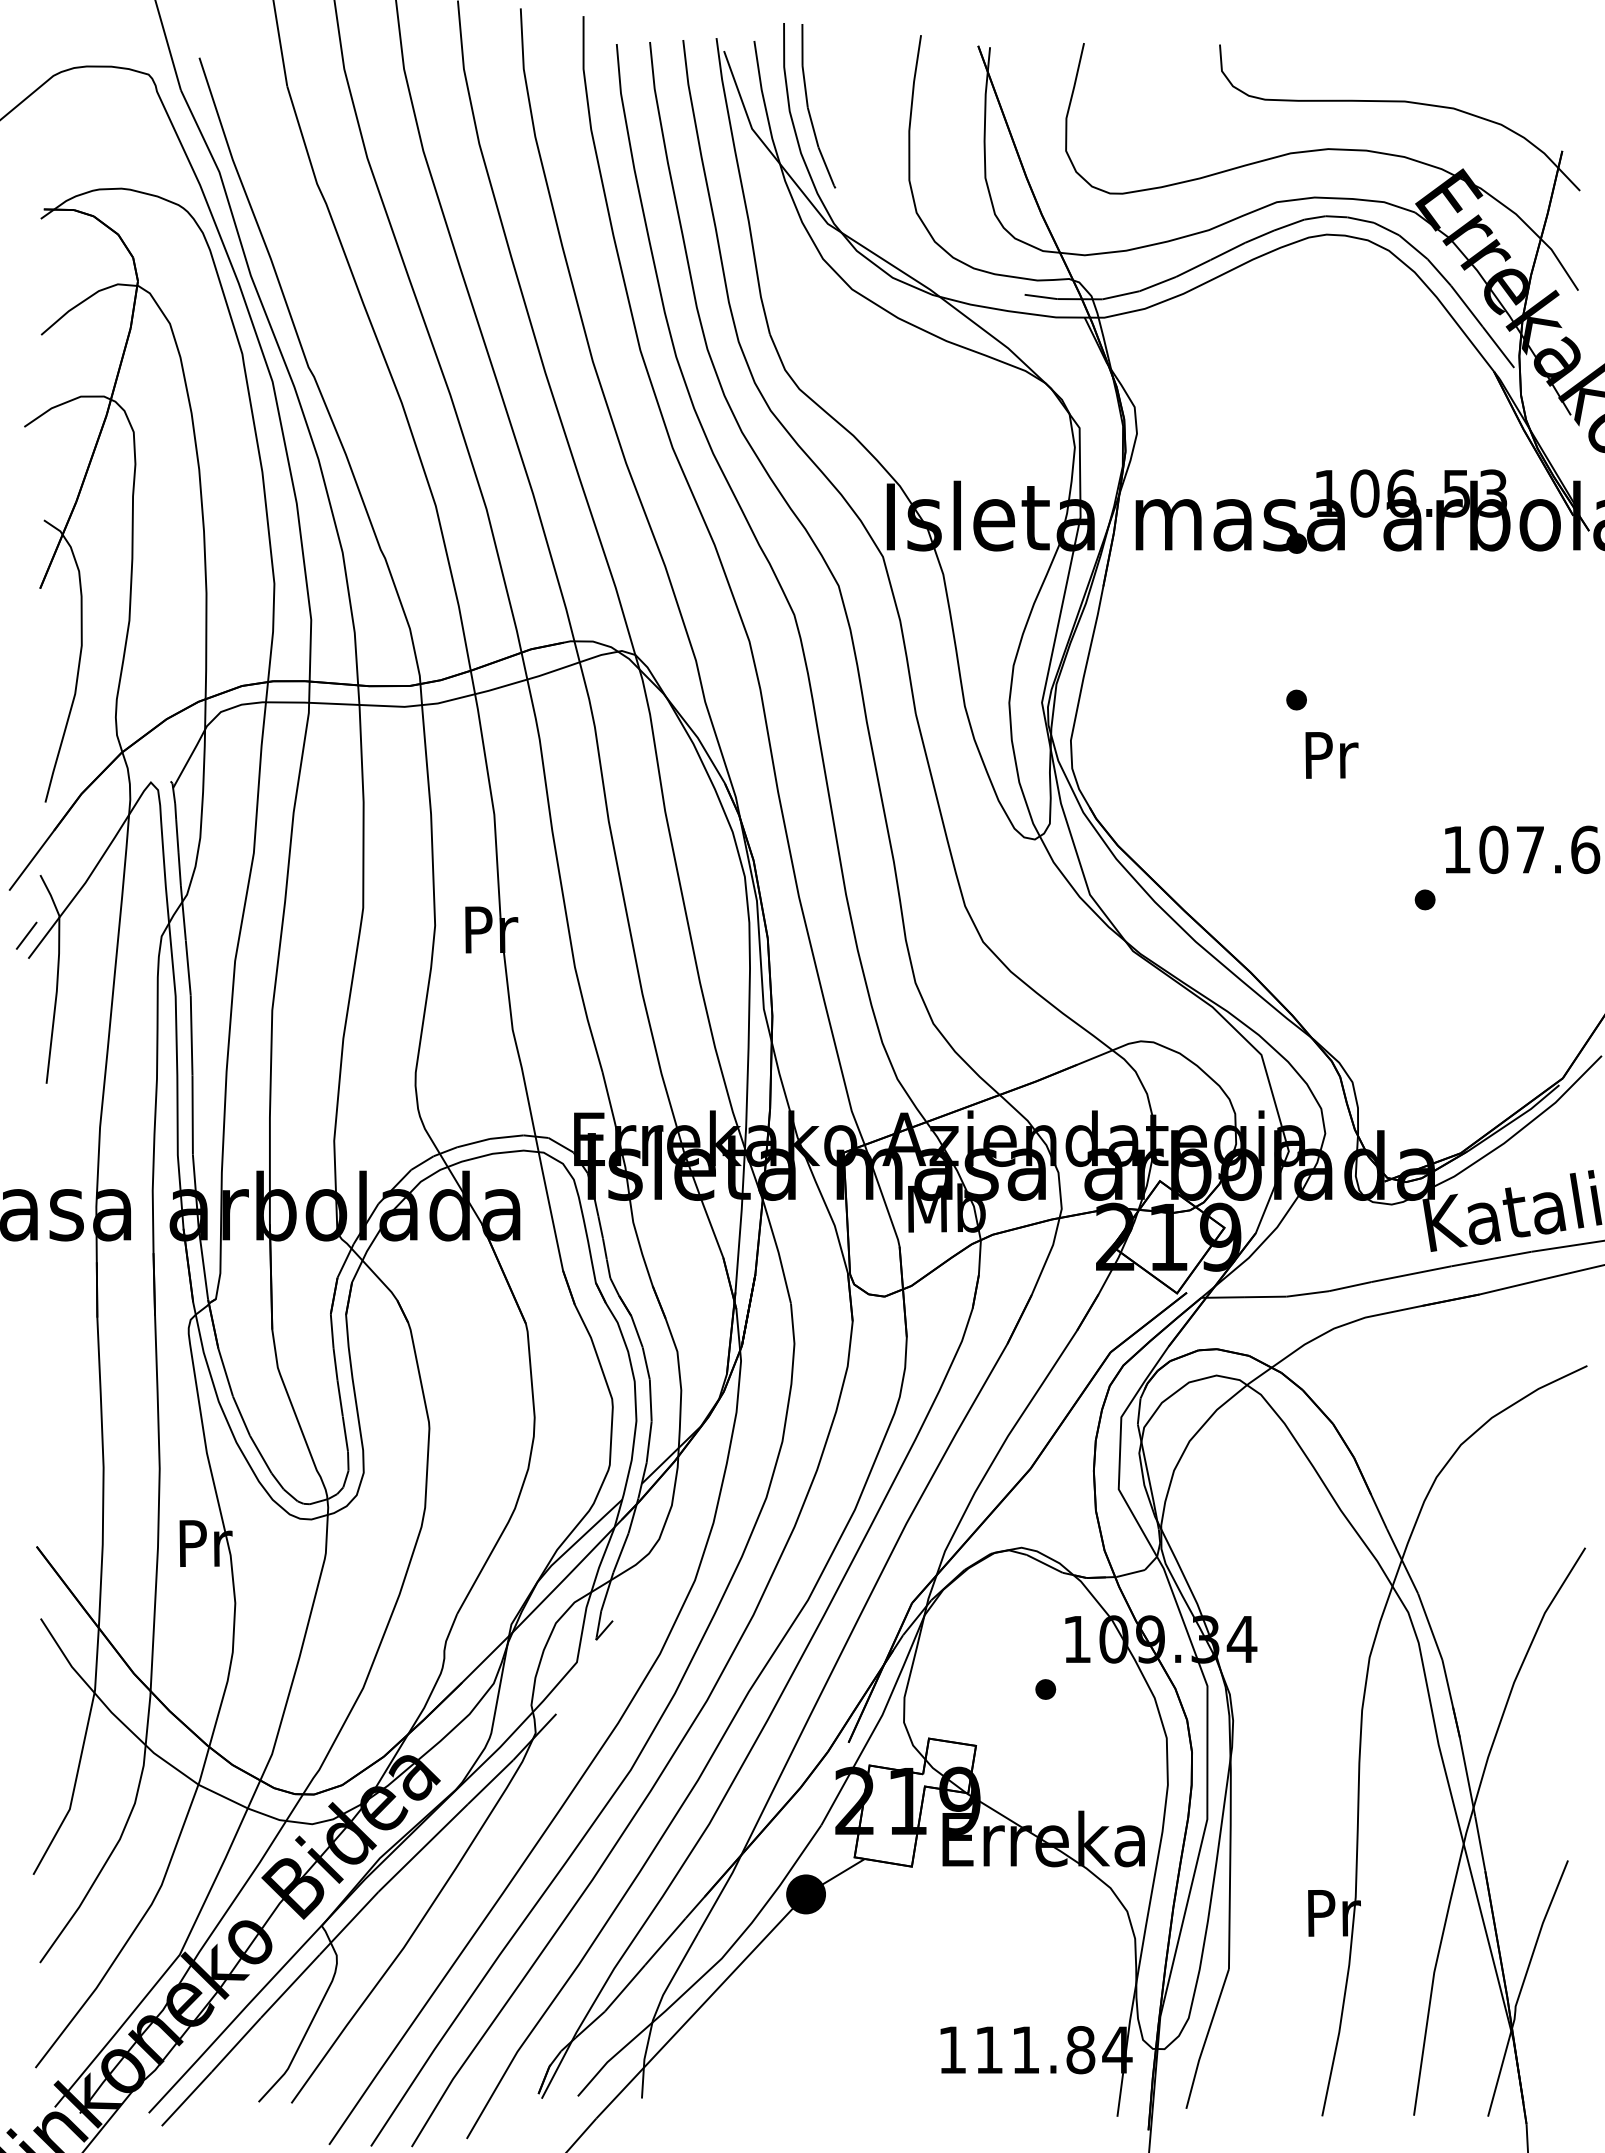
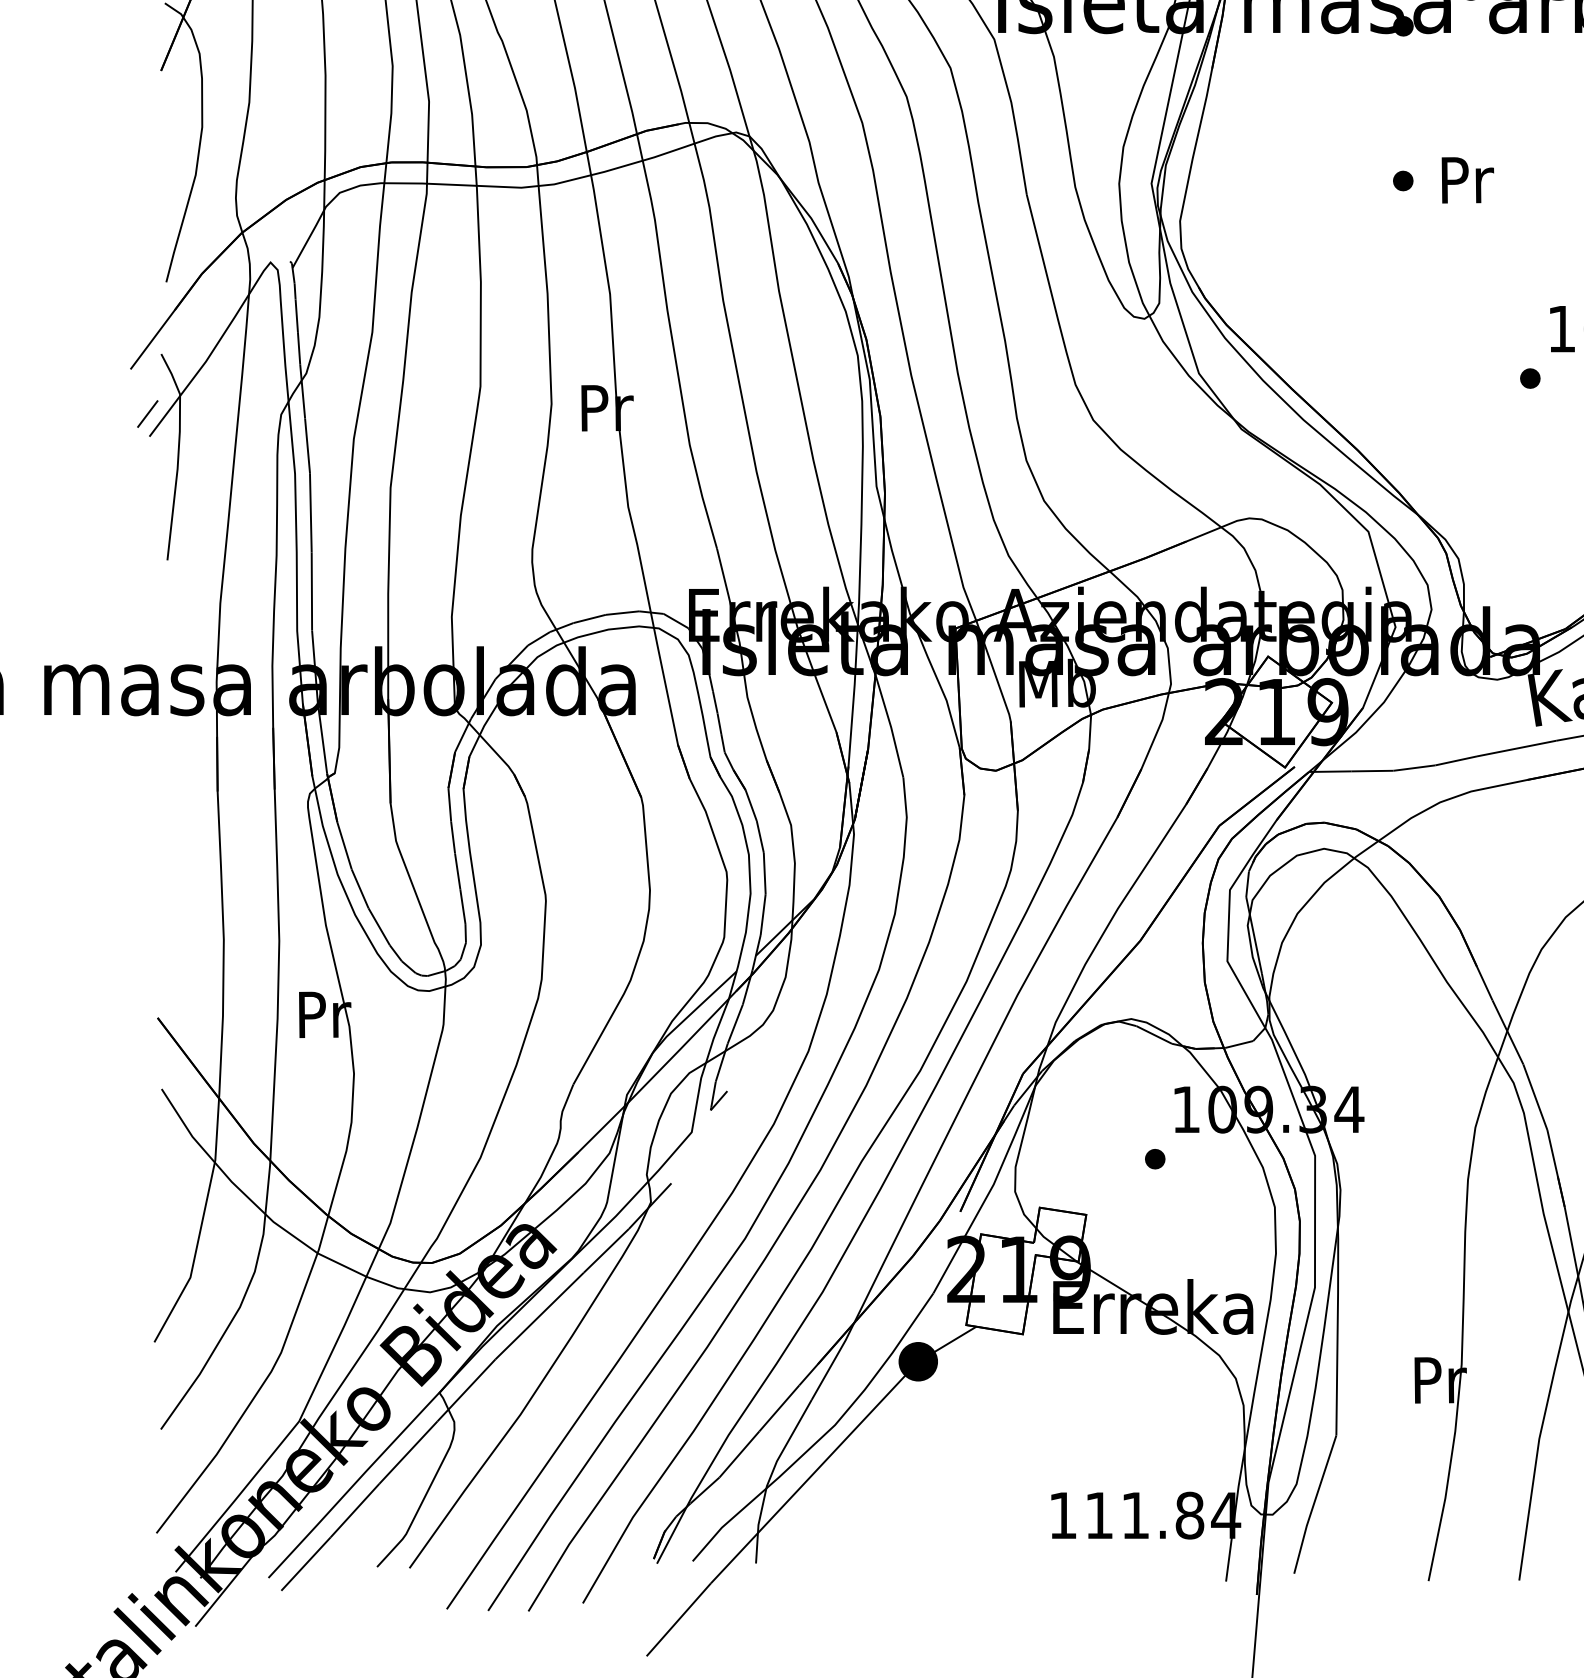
text: (1331, 755) -> (1467, 180), moved

